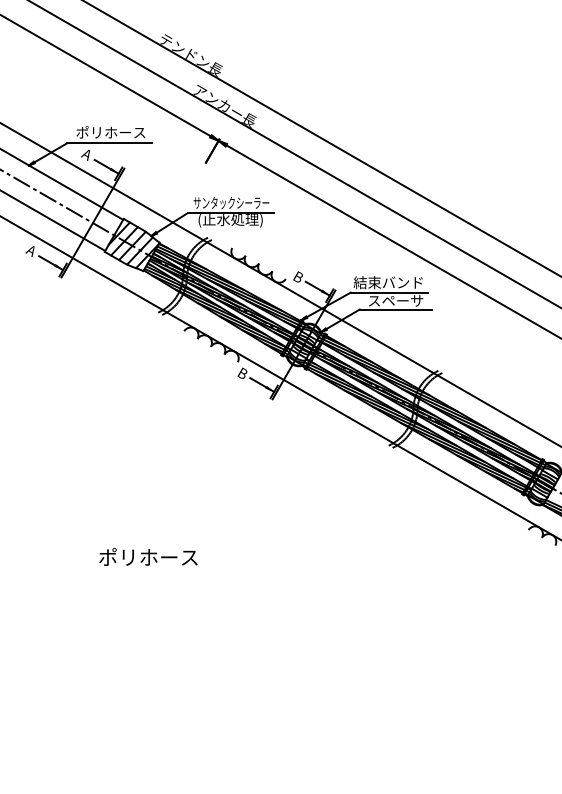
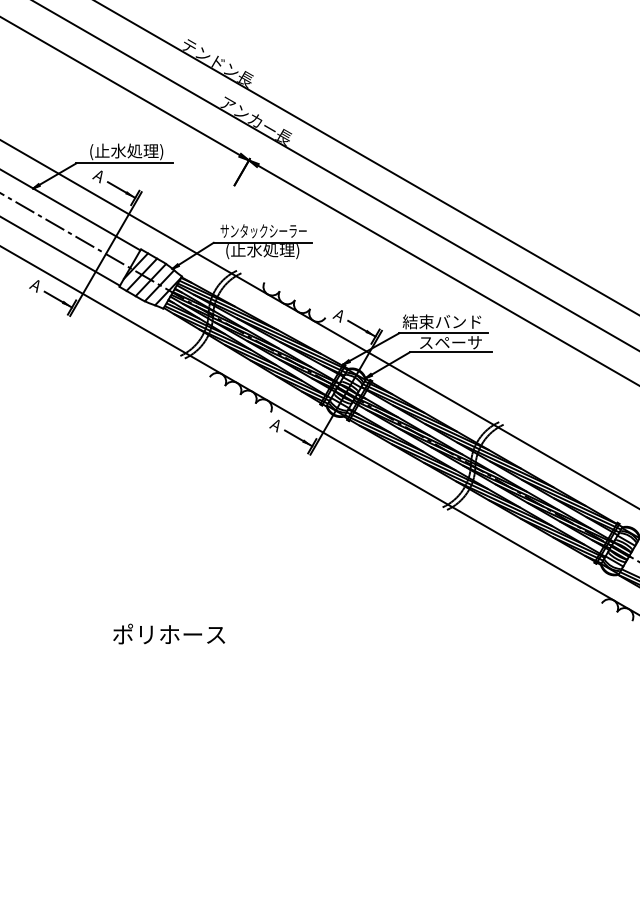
text: (110, 133) -> (125, 152), ポリホース -> (止水処理)
text: (297, 277) -> (338, 315), B -> A
text: (241, 373) -> (275, 425), B -> A

